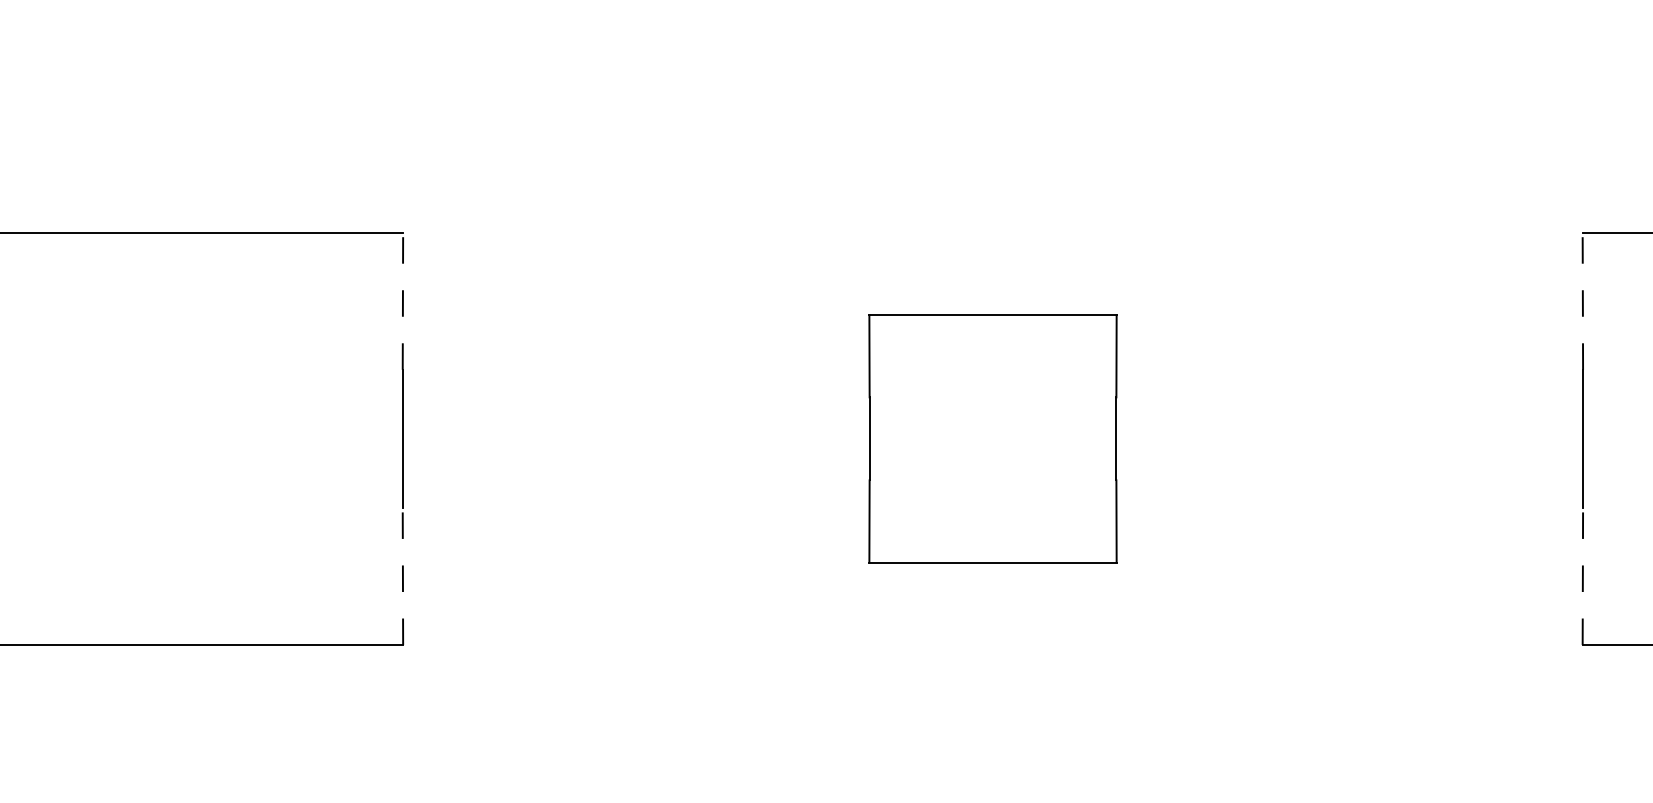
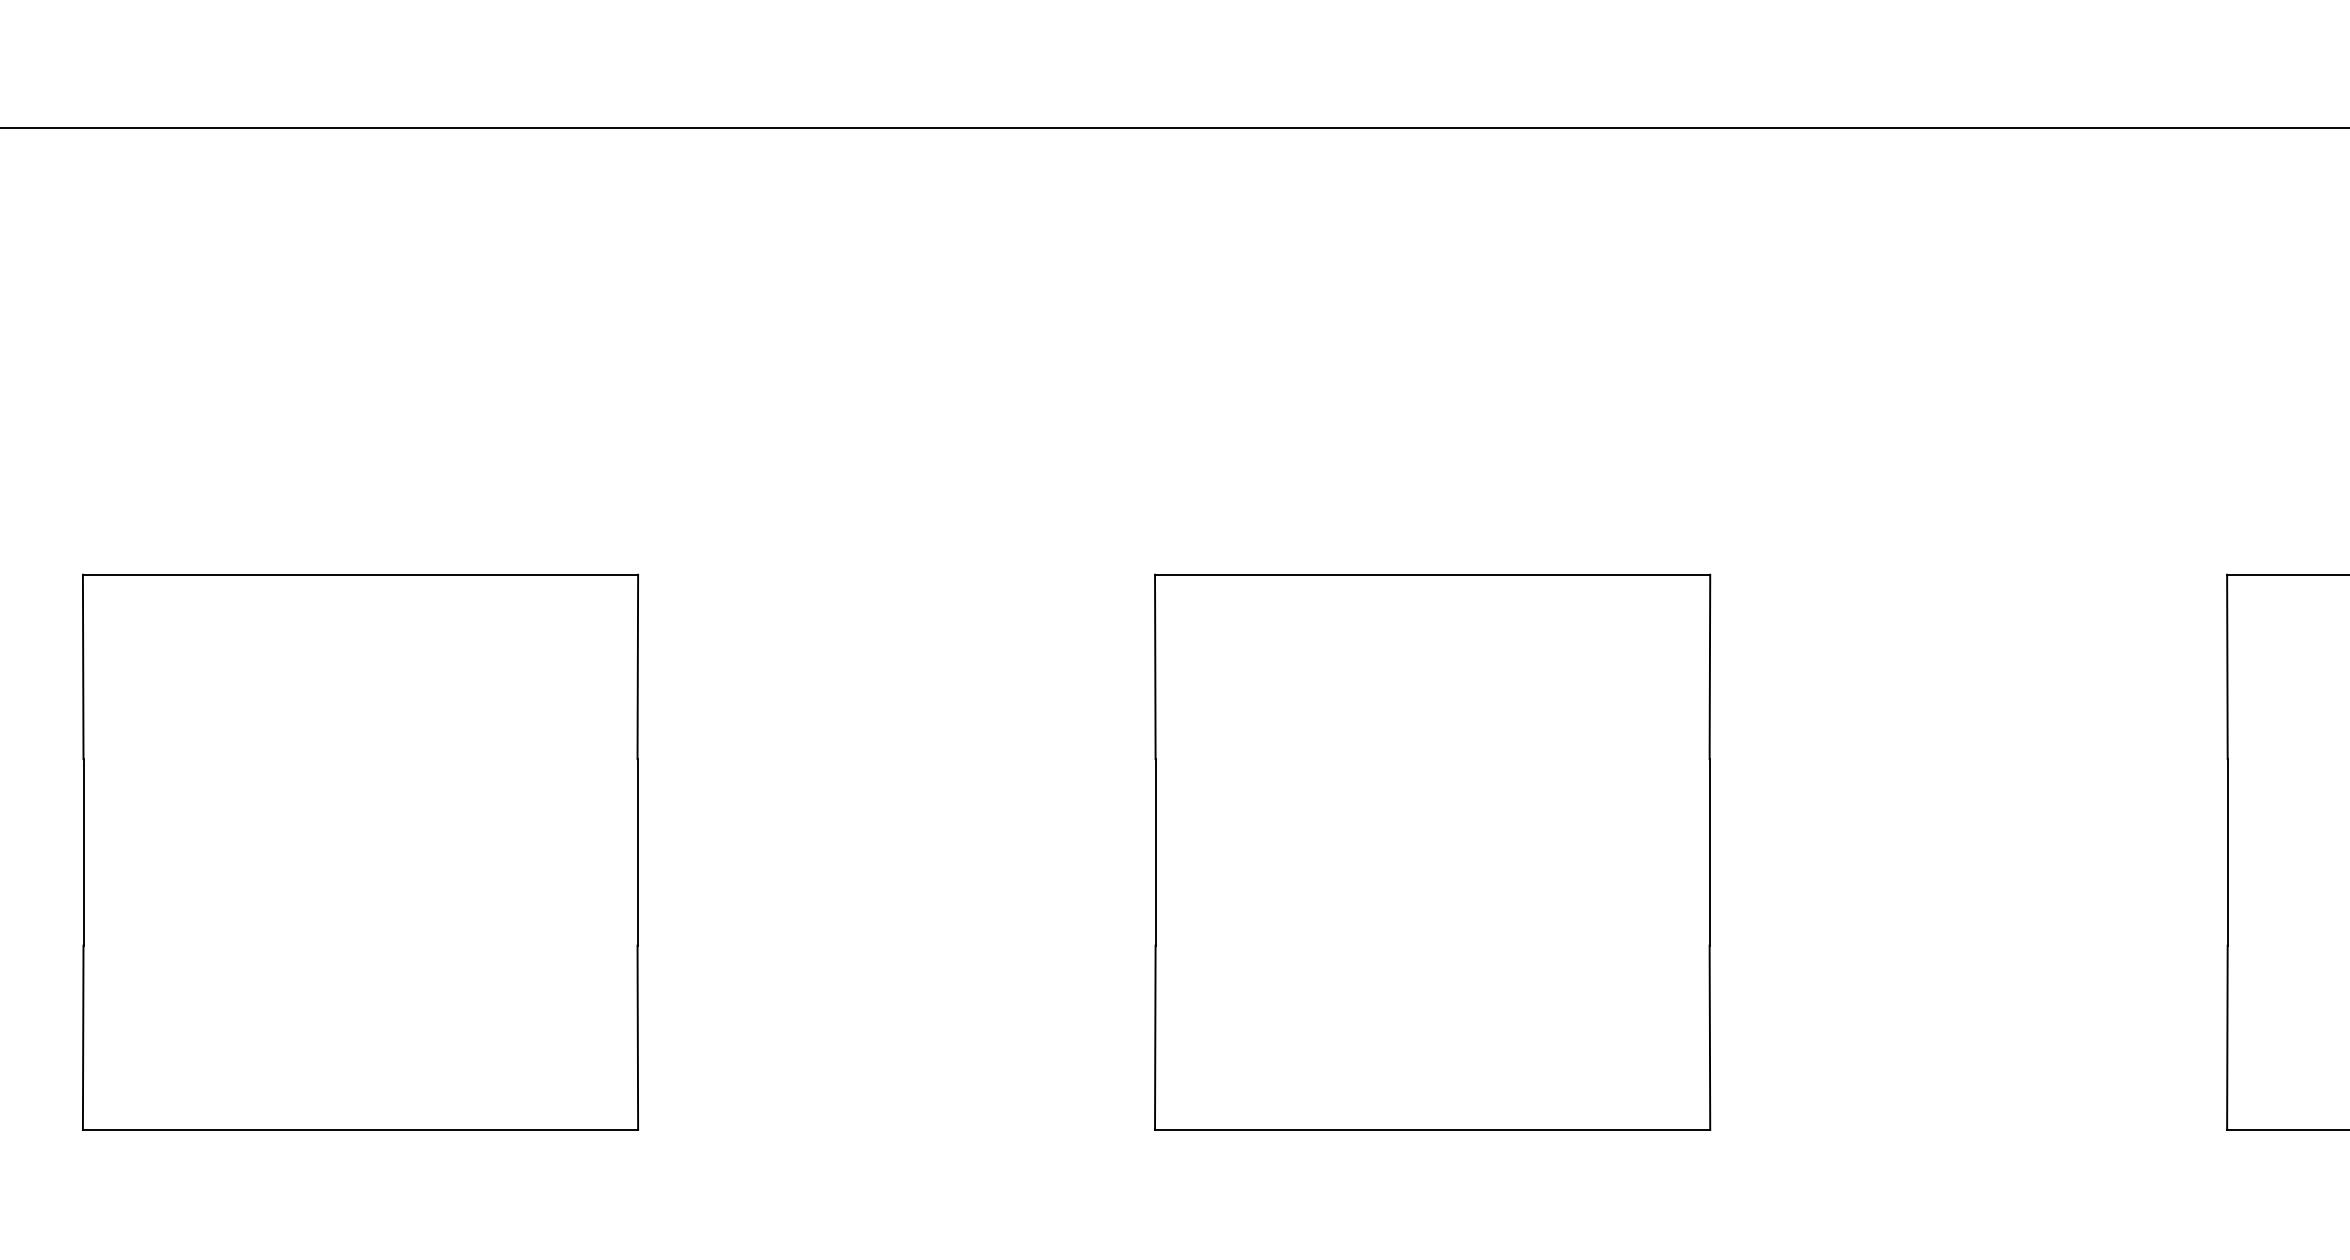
line: (402, 301) -> (637, 666), dashed -> solid
line: (1582, 301) -> (2227, 666), dashed -> solid
part: (992, 438) -> (1432, 851), size x1.67
line: (402, 576) -> (637, 1037), dashed -> solid
line: (1582, 576) -> (2227, 1037), dashed -> solid

